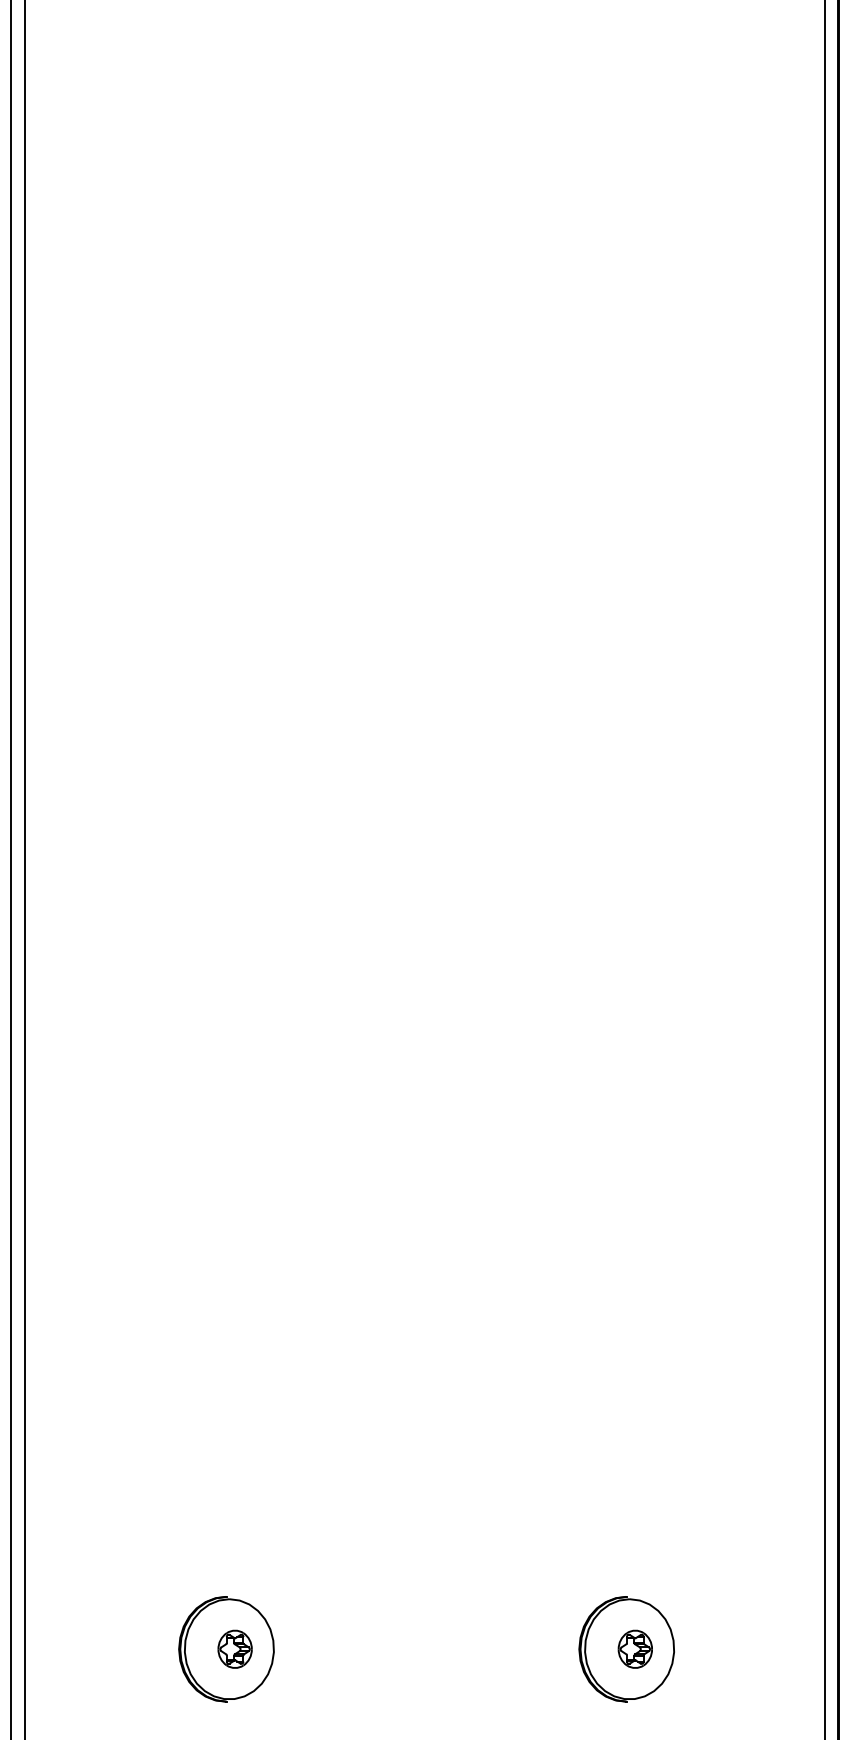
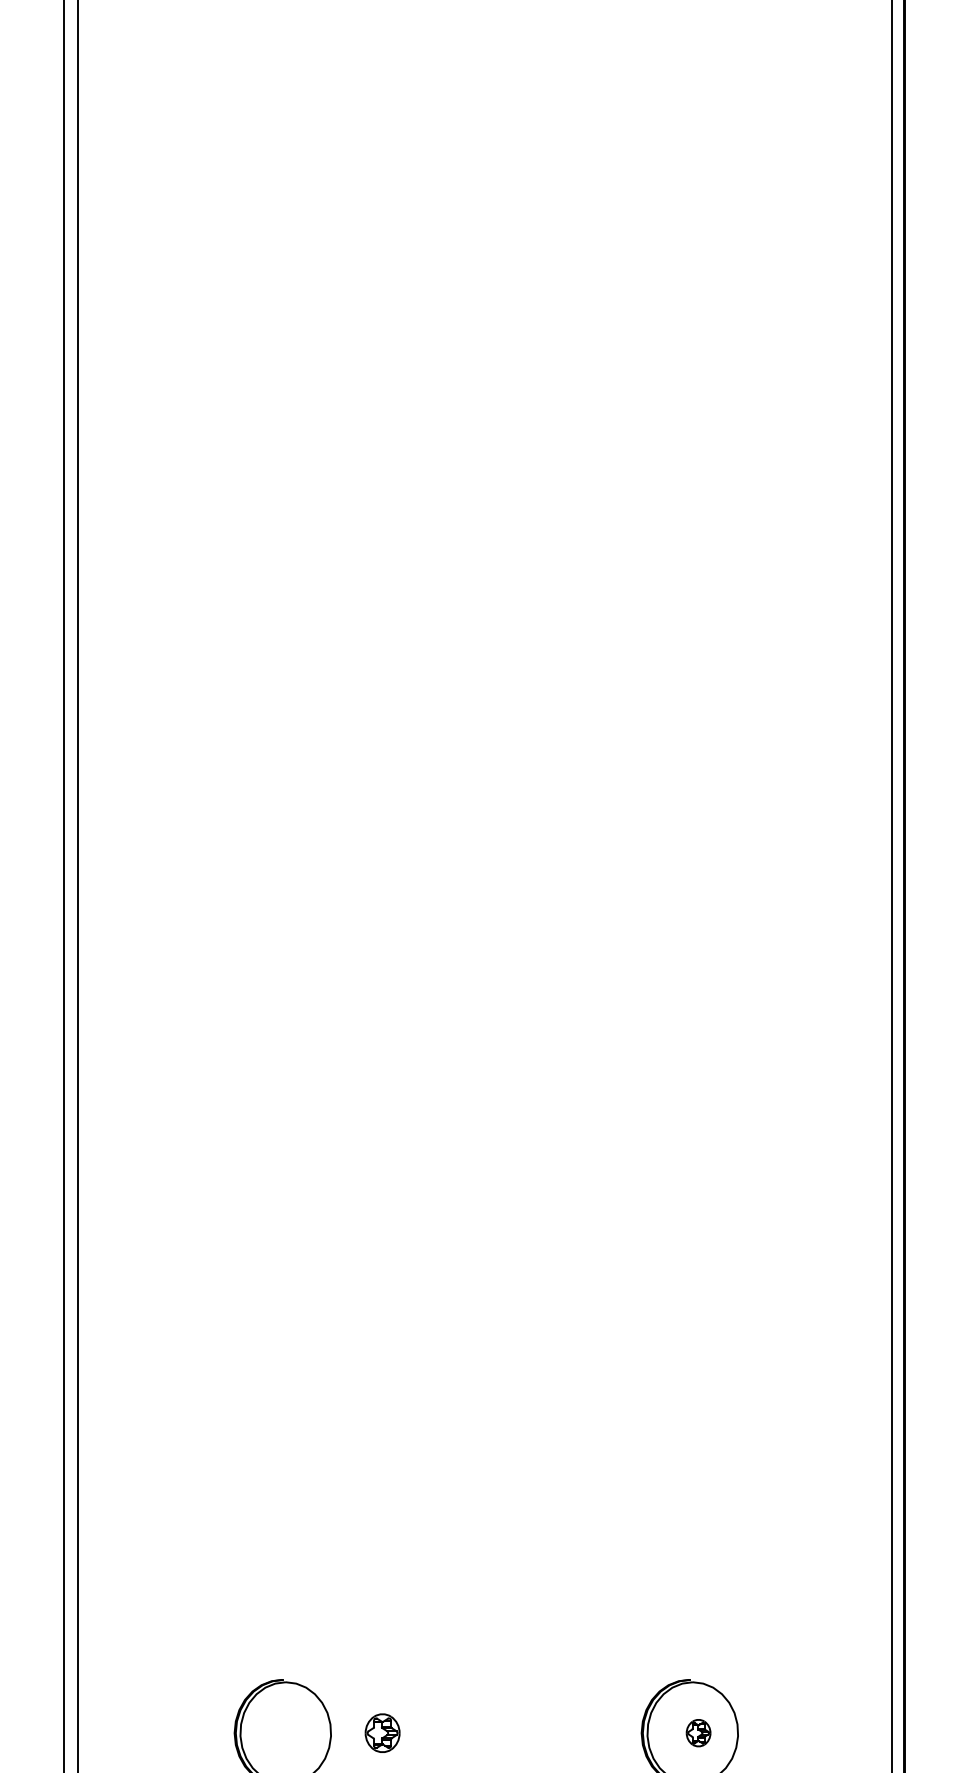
part: (235, 1648) -> (382, 1732), moved
part: (635, 1648) -> (698, 1732), size x0.7

